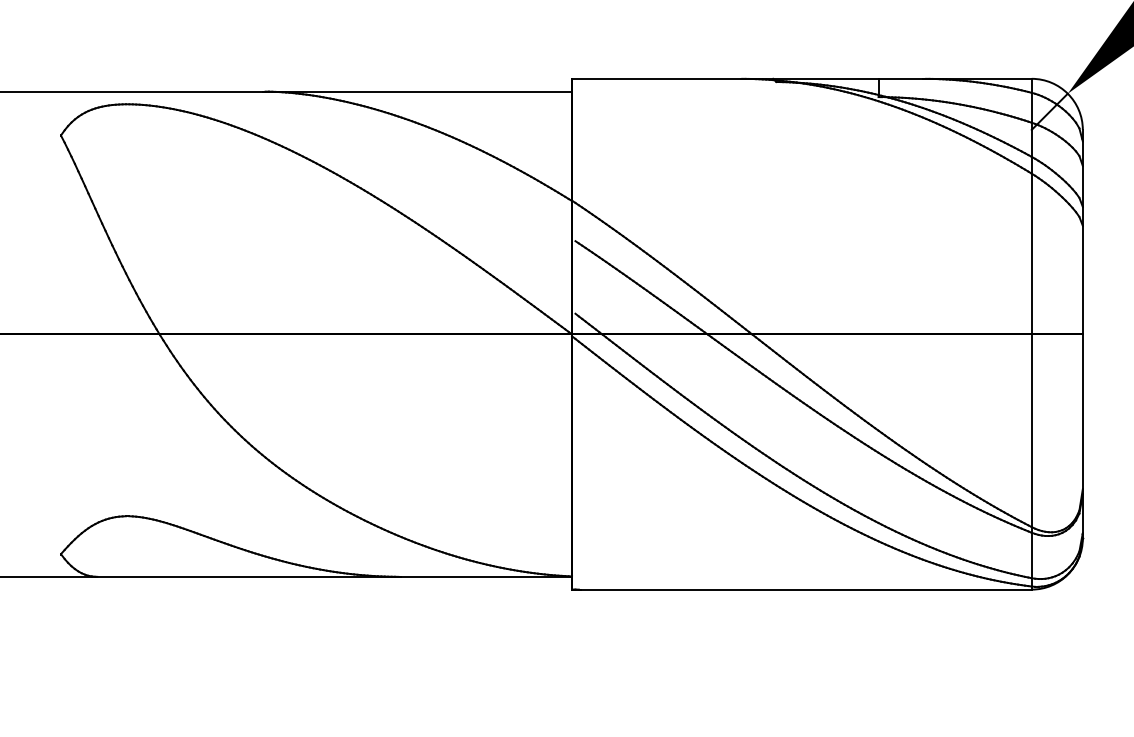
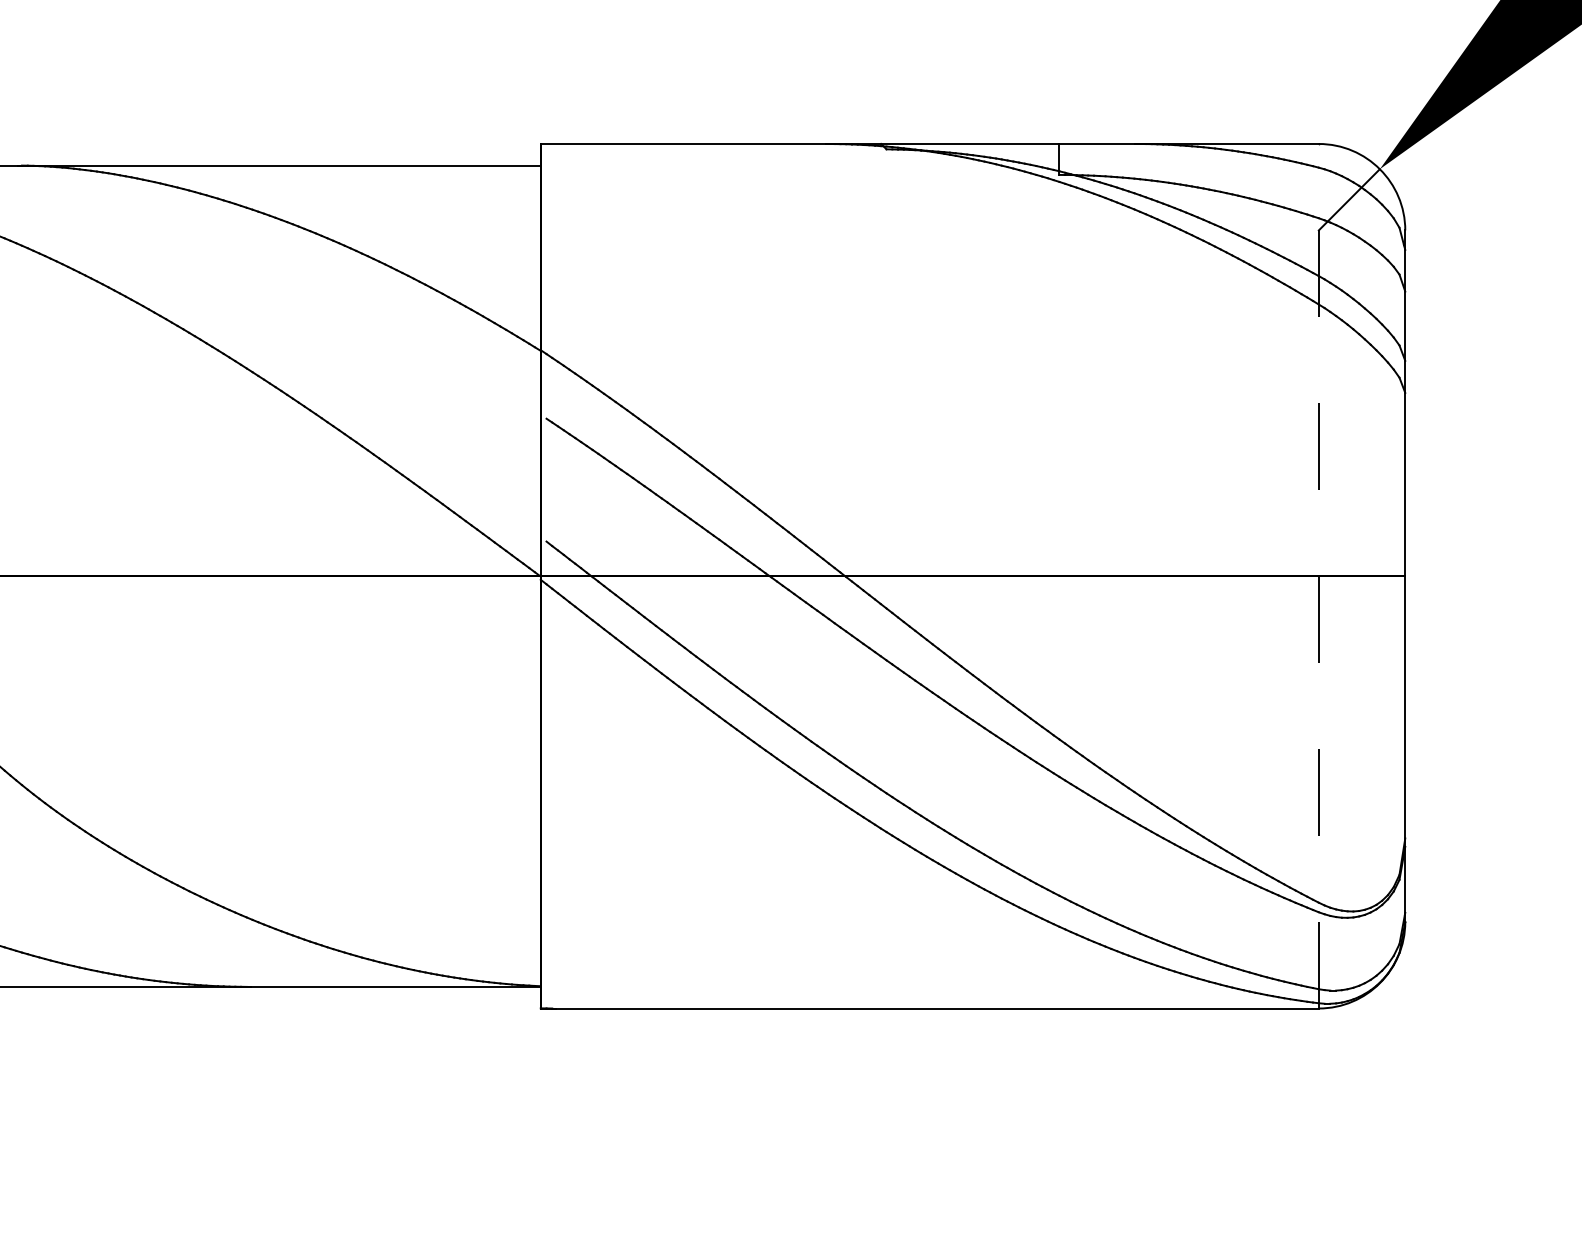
line: (1031, 333) -> (1318, 575), solid -> dashed

